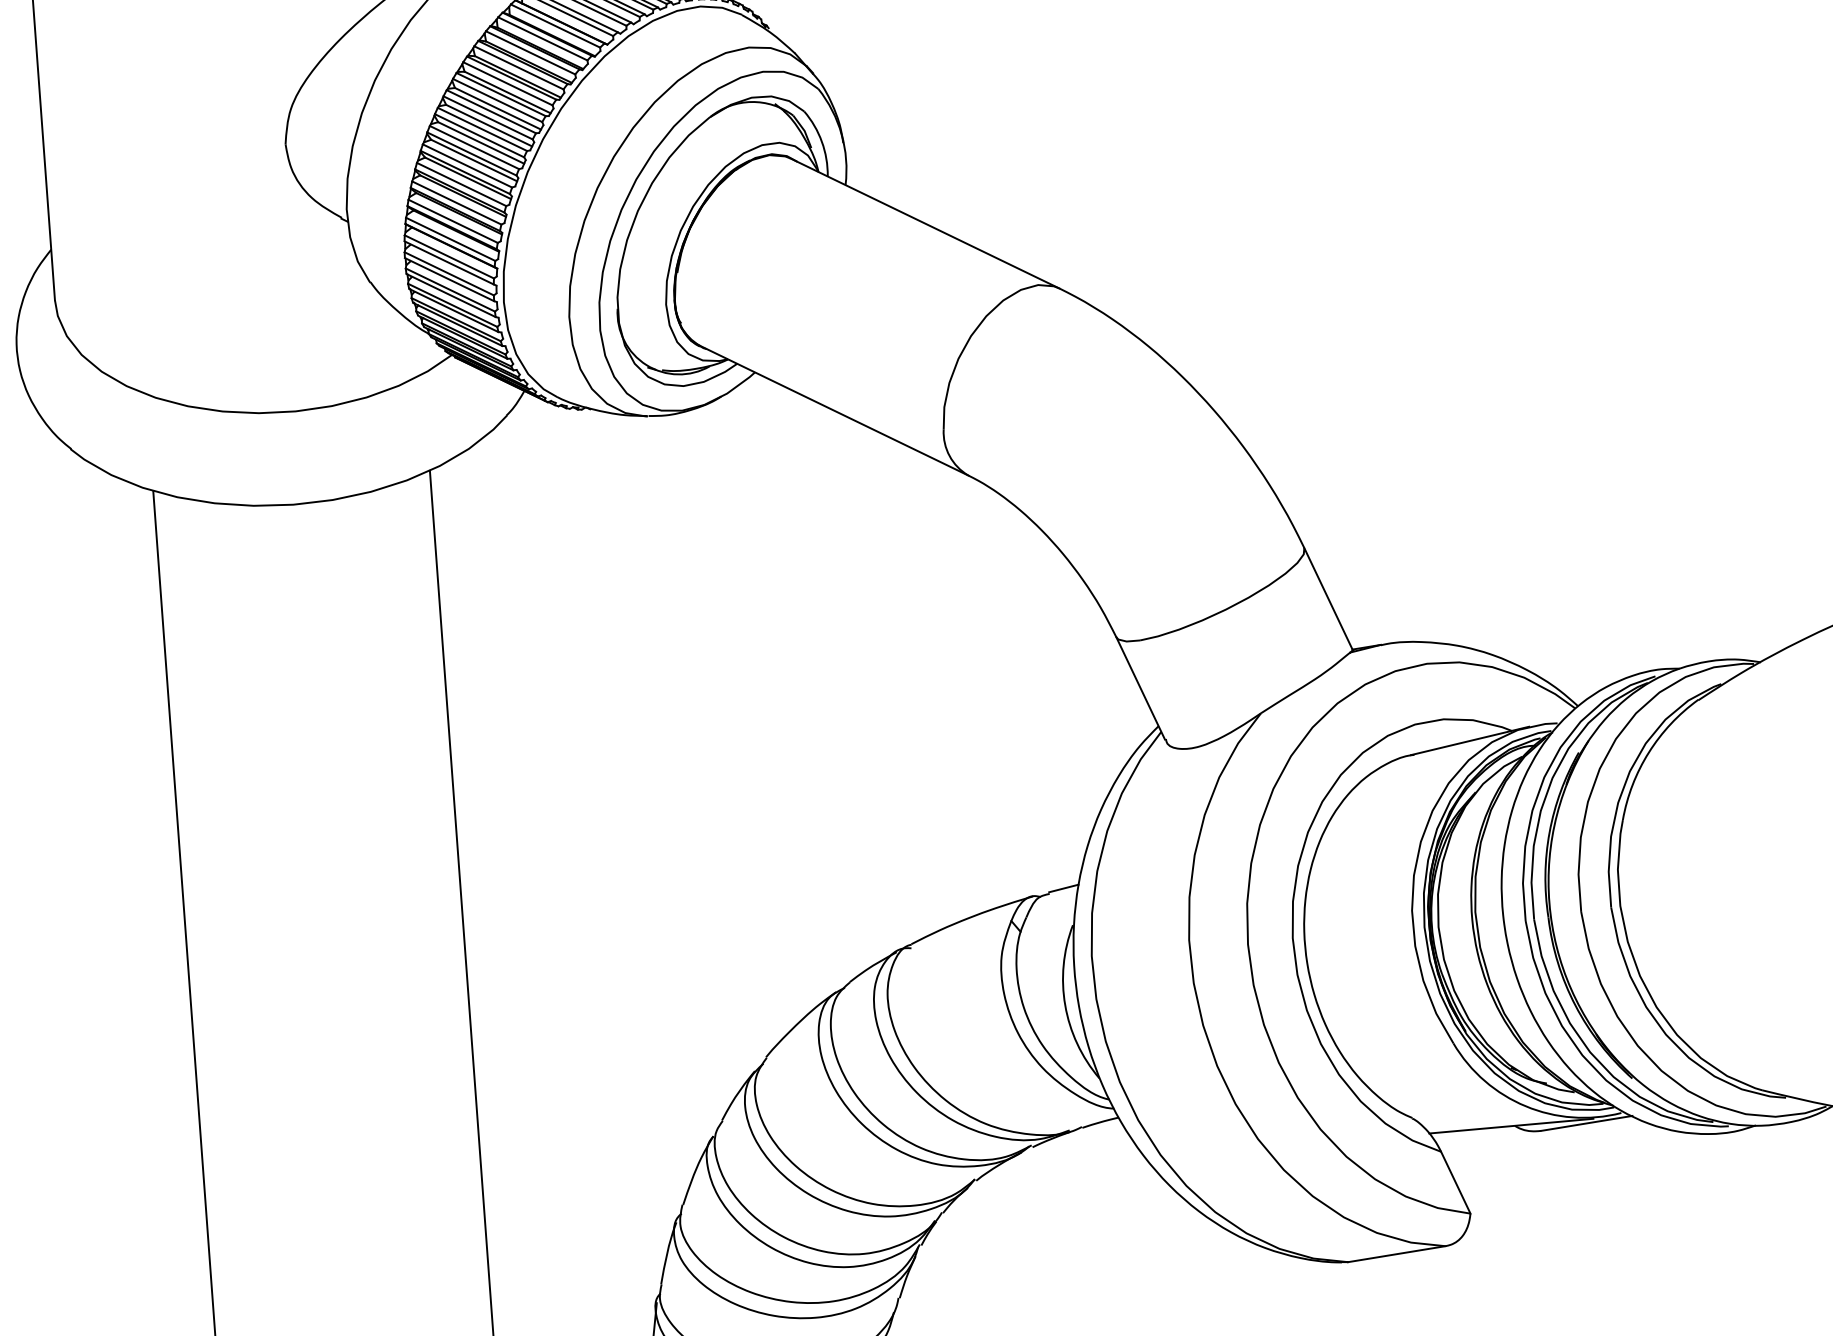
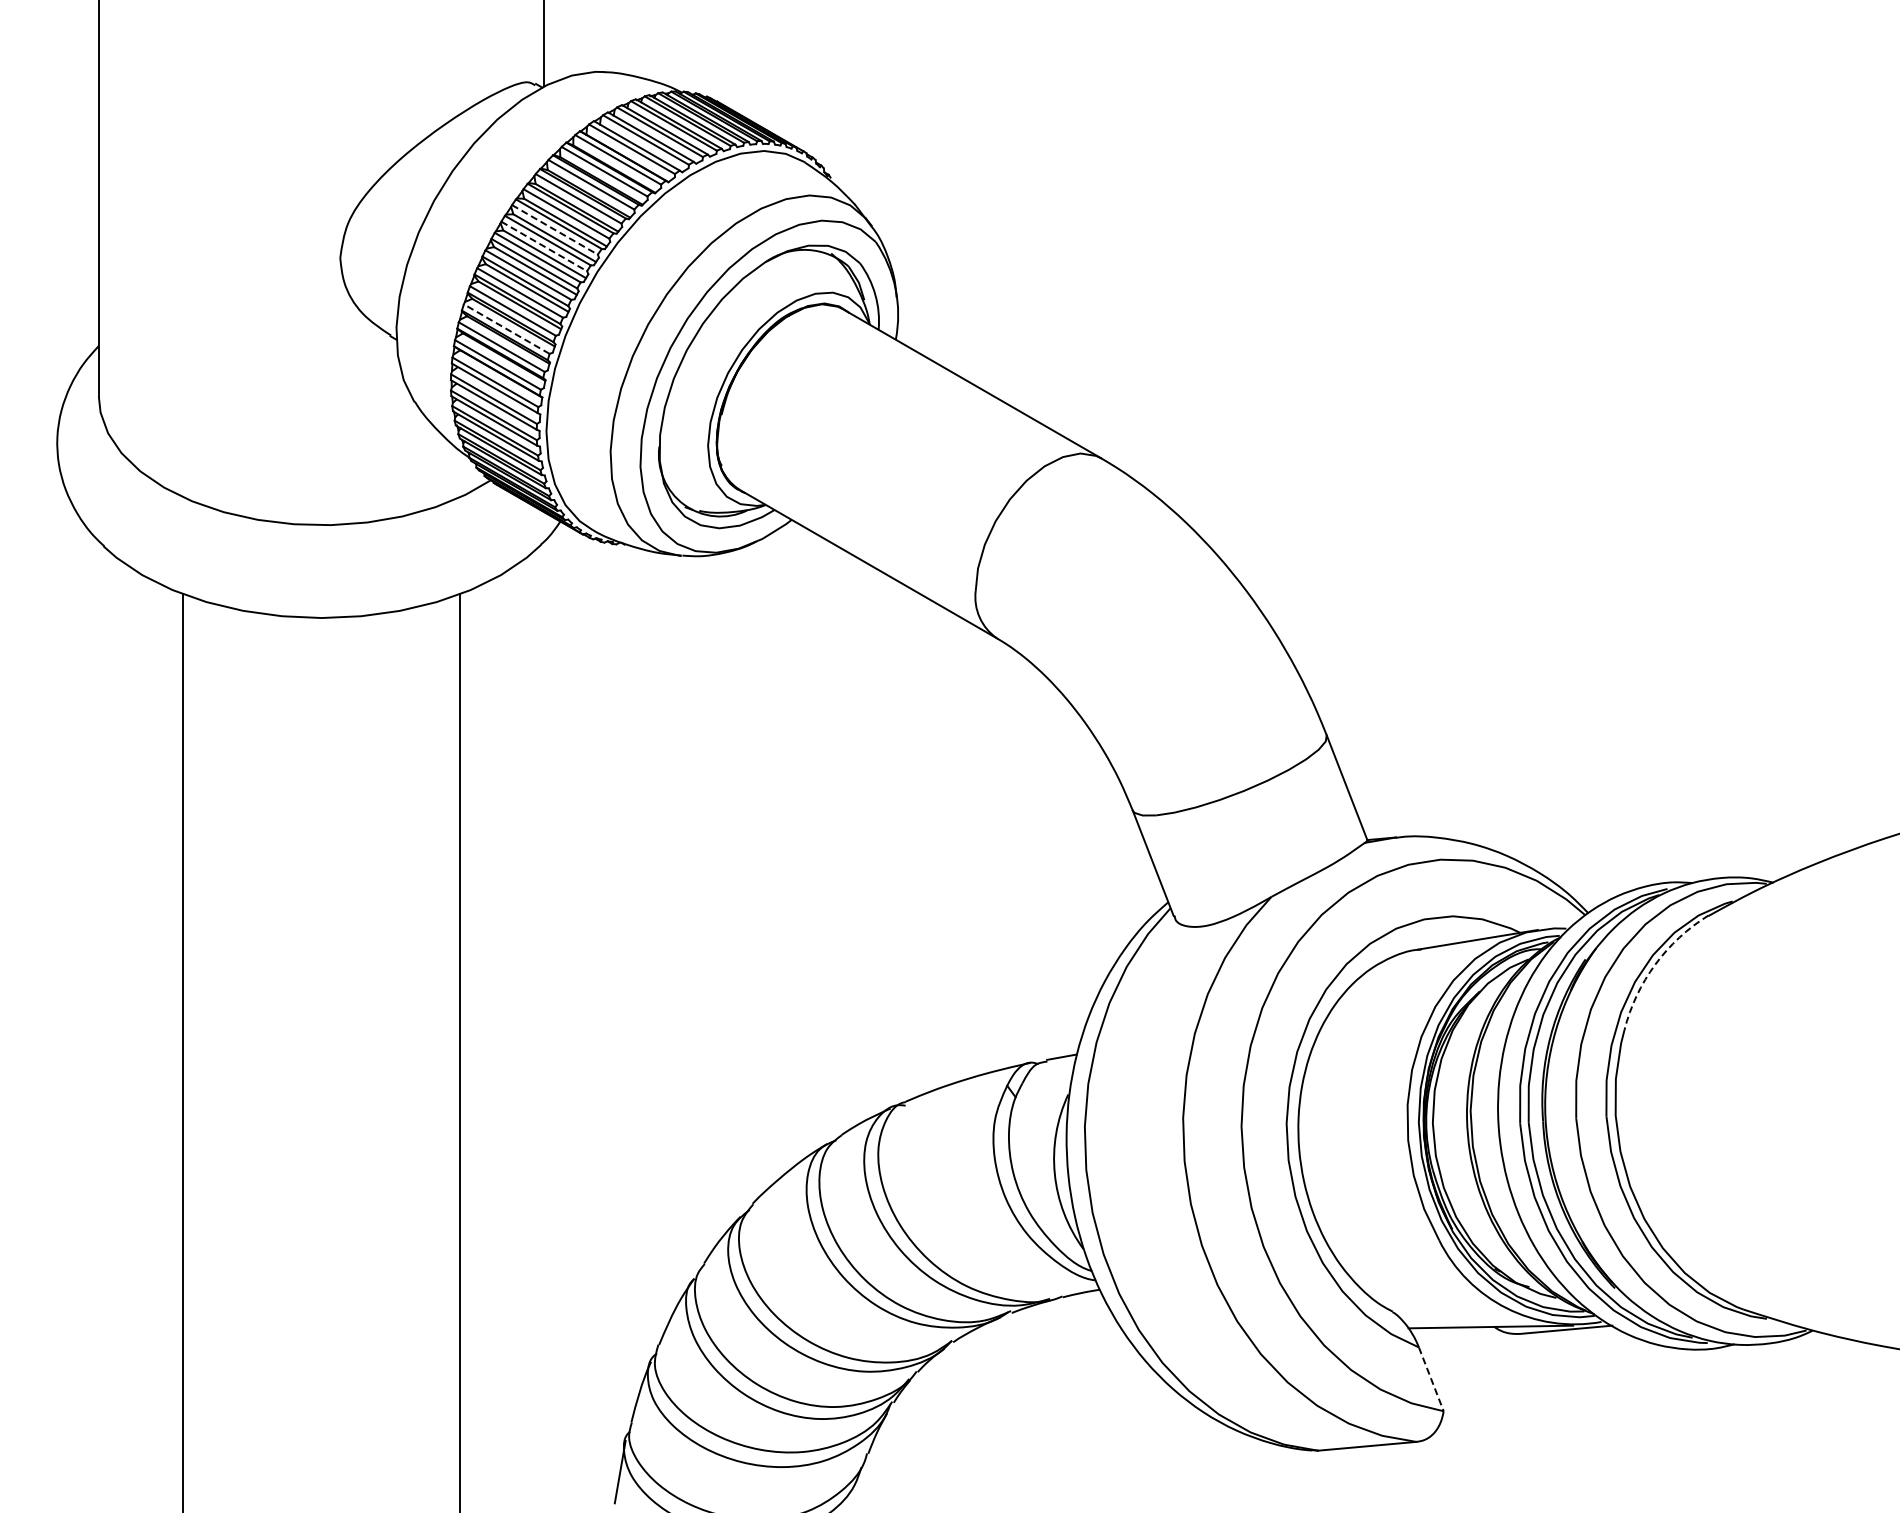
line: (497, 100) -> (554, 229), solid -> dashed
line: (488, 117) -> (544, 246), solid -> dashed
line: (456, 203) -> (506, 329), solid -> dashed
arc: (1649, 752) -> (1655, 964), solid -> dashed
line: (1455, 1182) -> (1431, 1379), solid -> dashed

